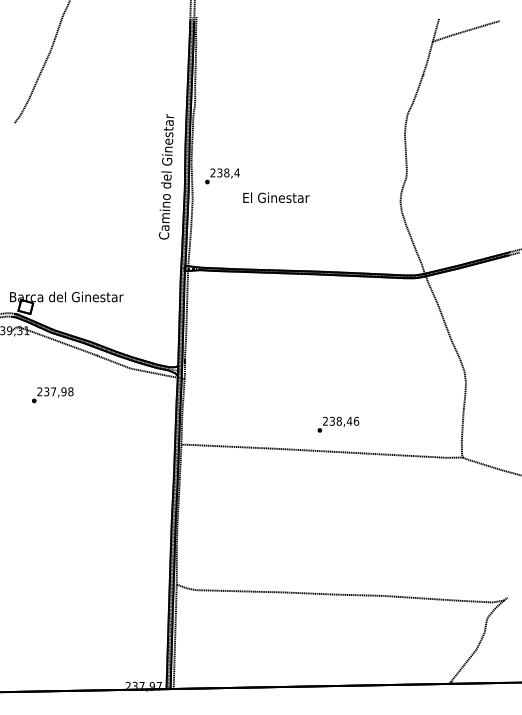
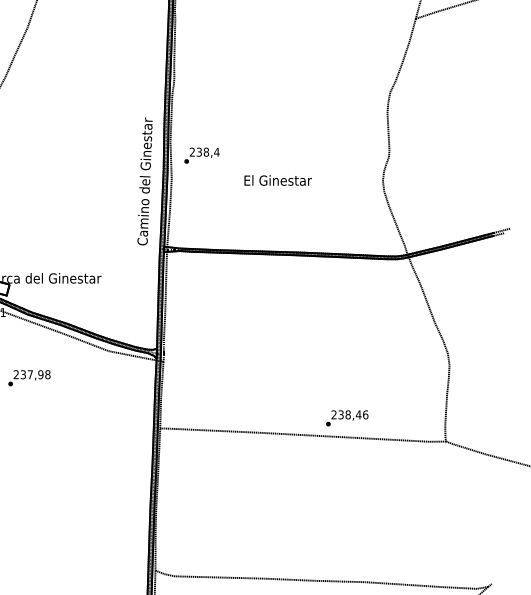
text: (166, 176) -> (145, 181), moved
text: (276, 197) -> (278, 180), moved
text: (338, 424) -> (347, 418), moved

